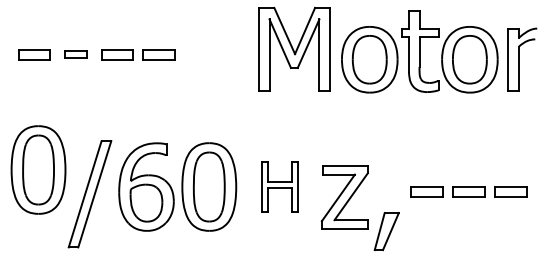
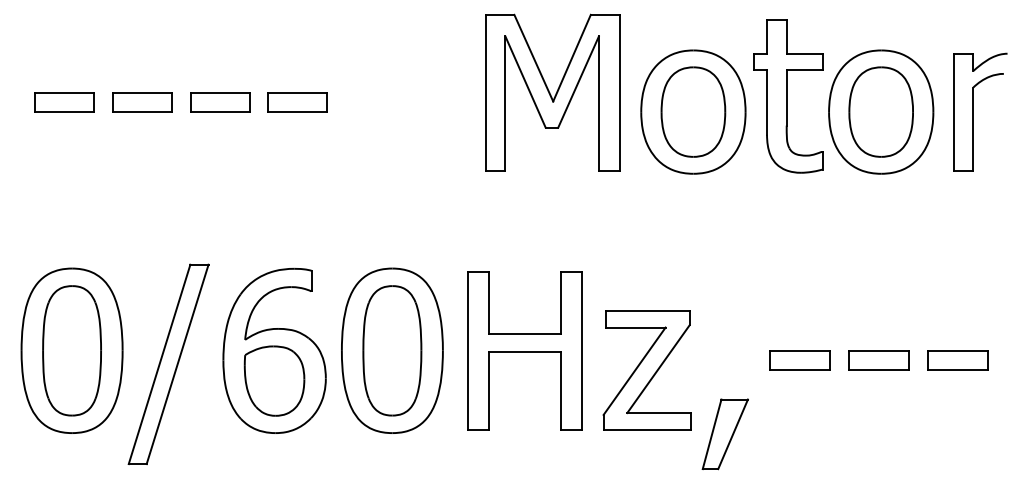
part: (75, 54) -> (141, 102), size x1.43
part: (38, 169) -> (72, 349), moved
part: (279, 186) -> (524, 349), size x1.67

